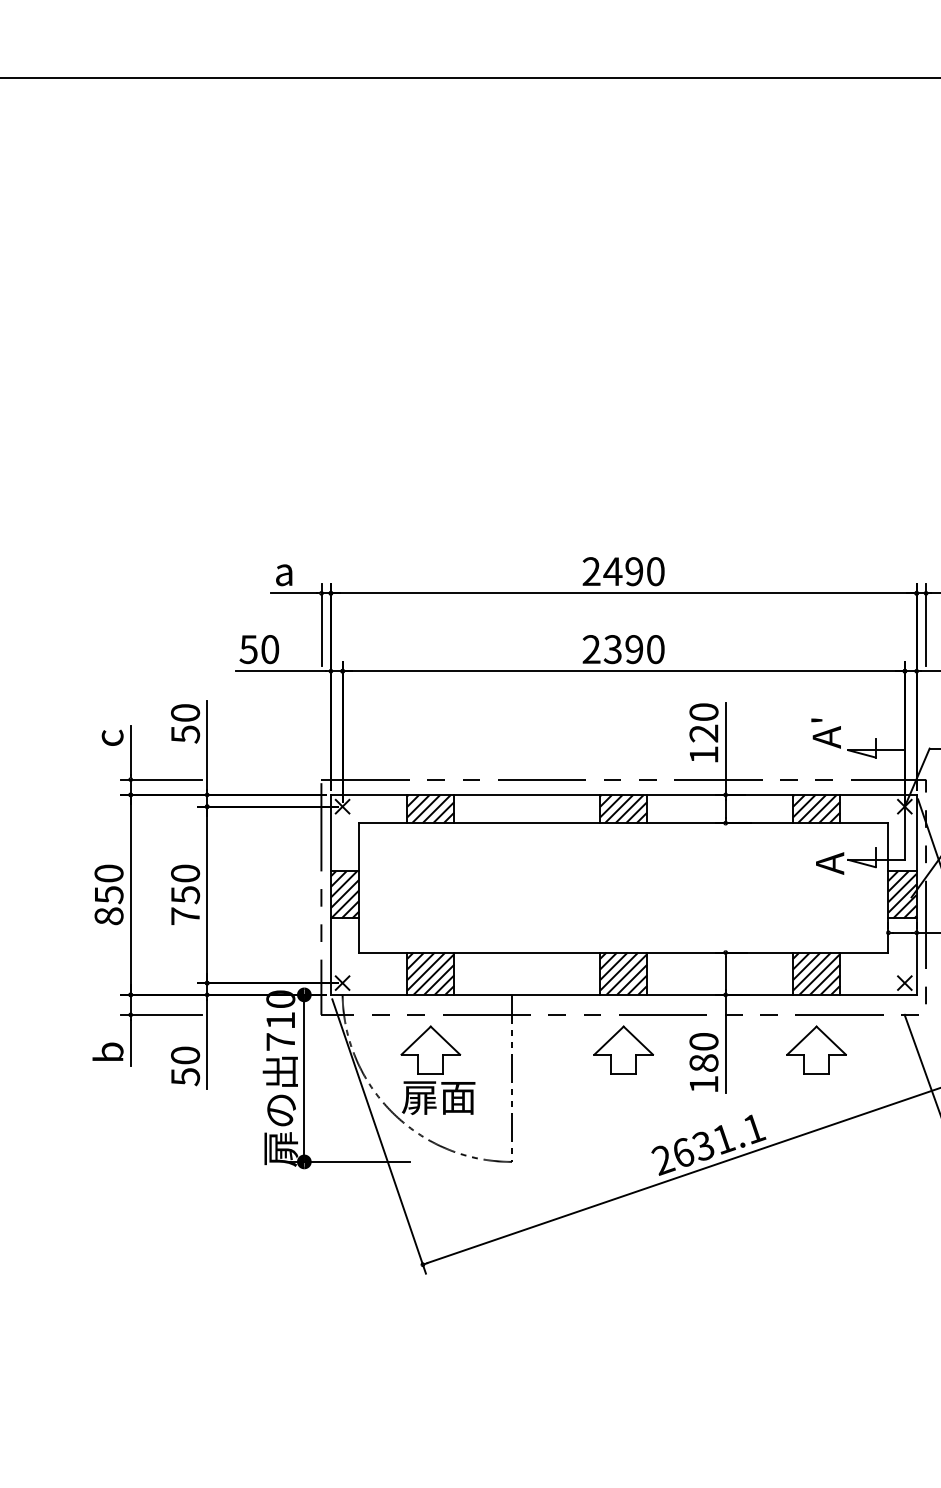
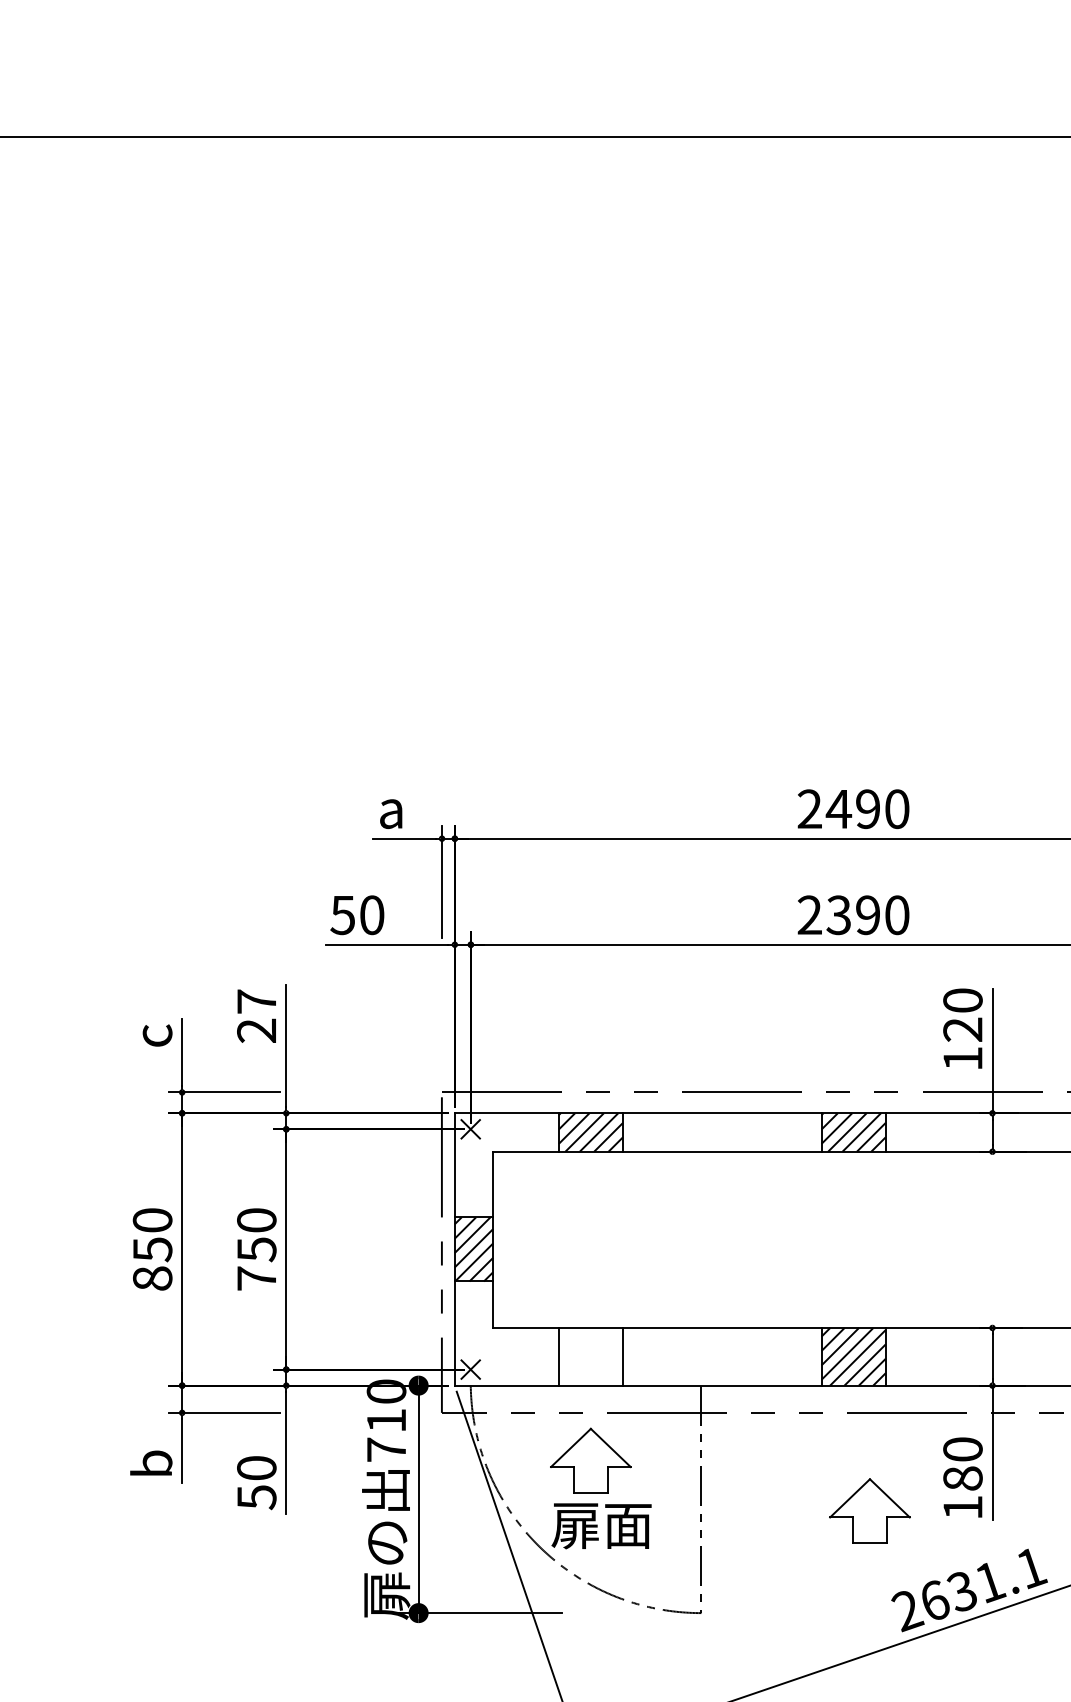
text: (185, 723) -> (256, 1015), 50 -> 27
hatch: (430, 973) -> (590, 1356), removed
part: (623, 1049) -> (869, 1510), moved

